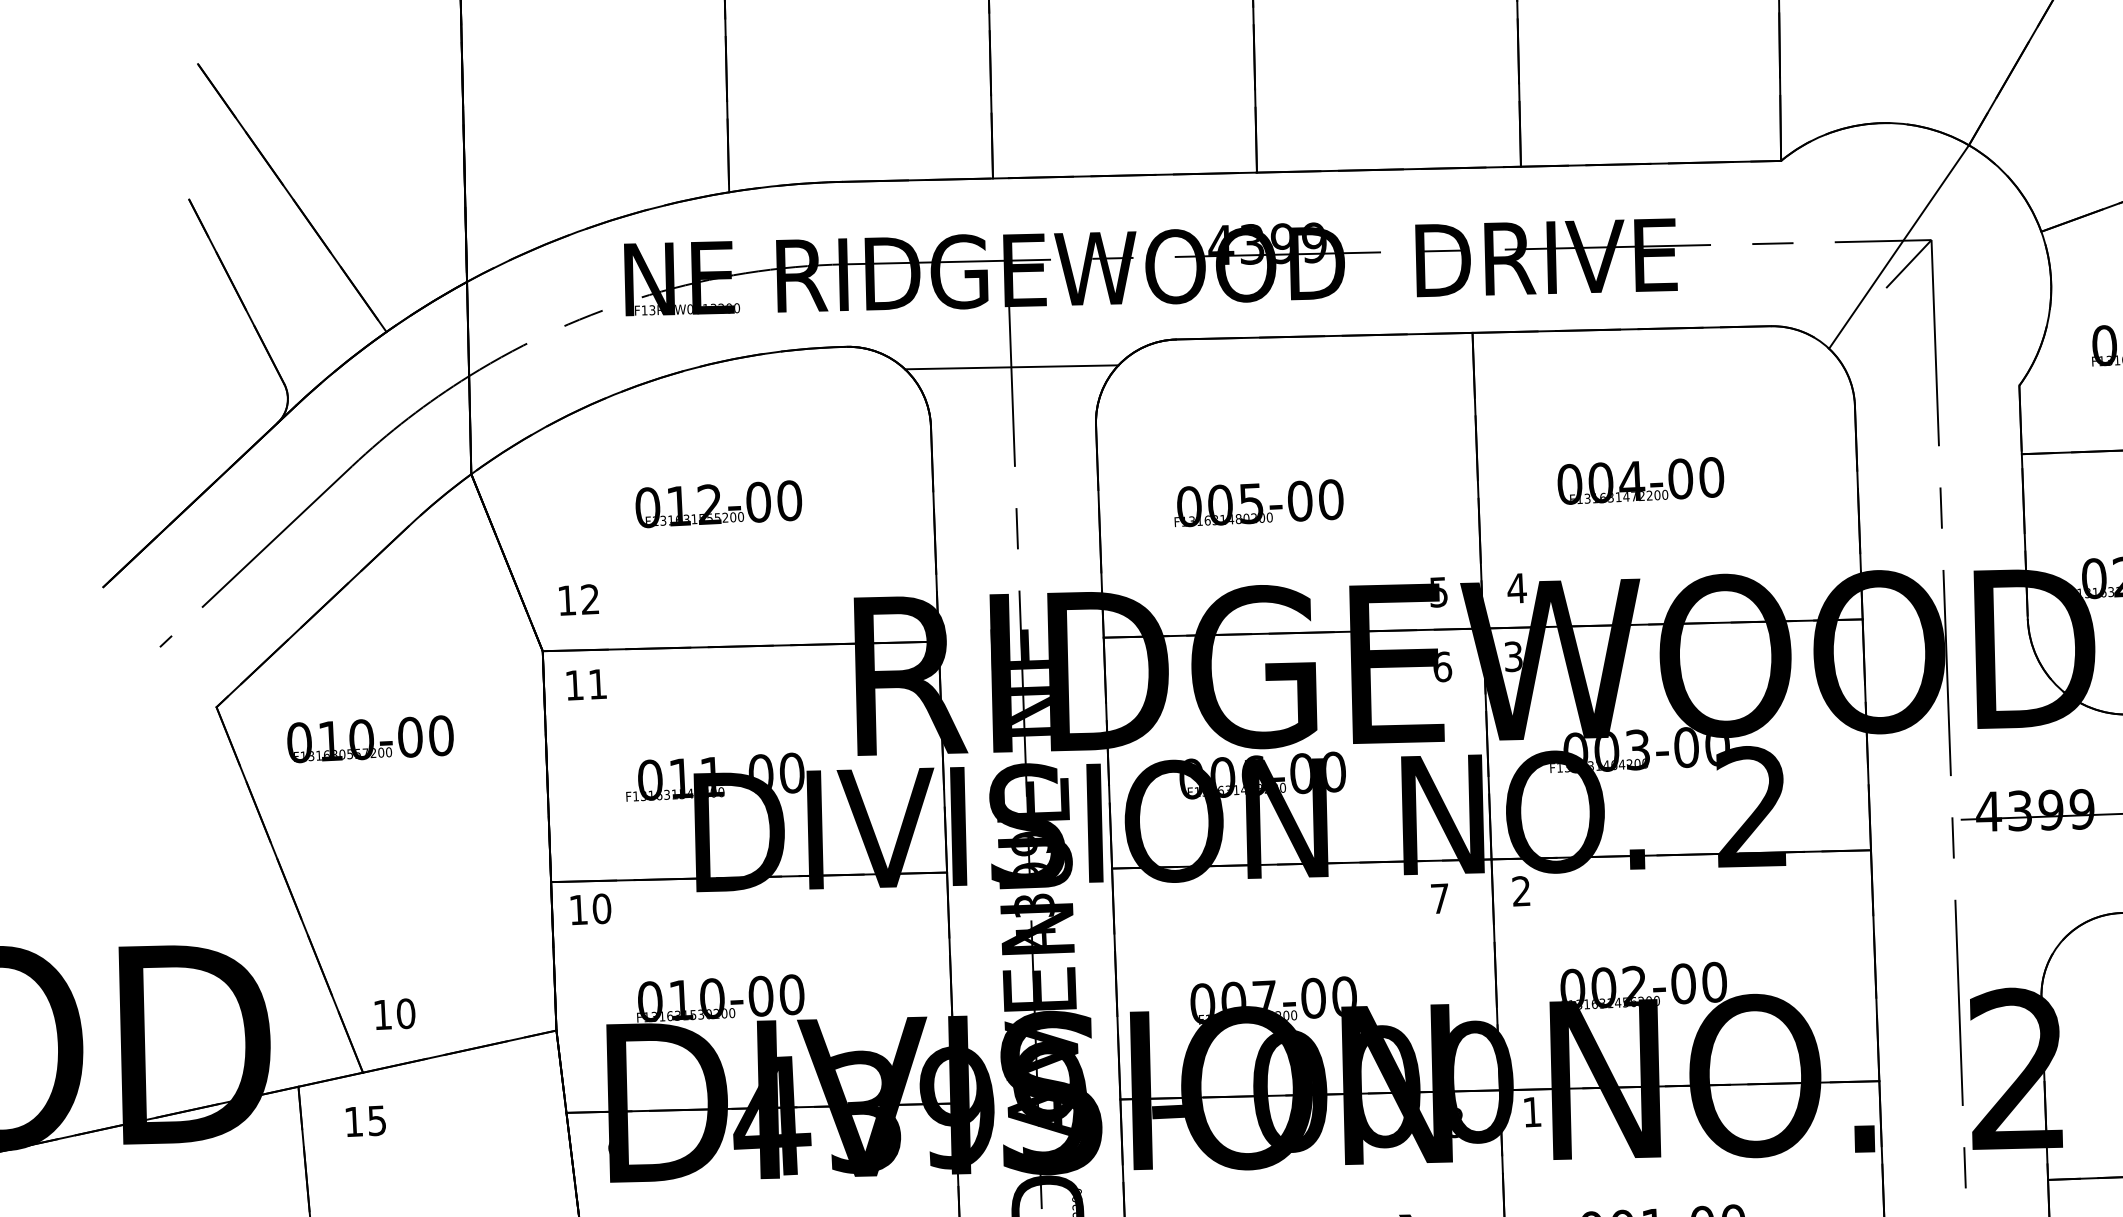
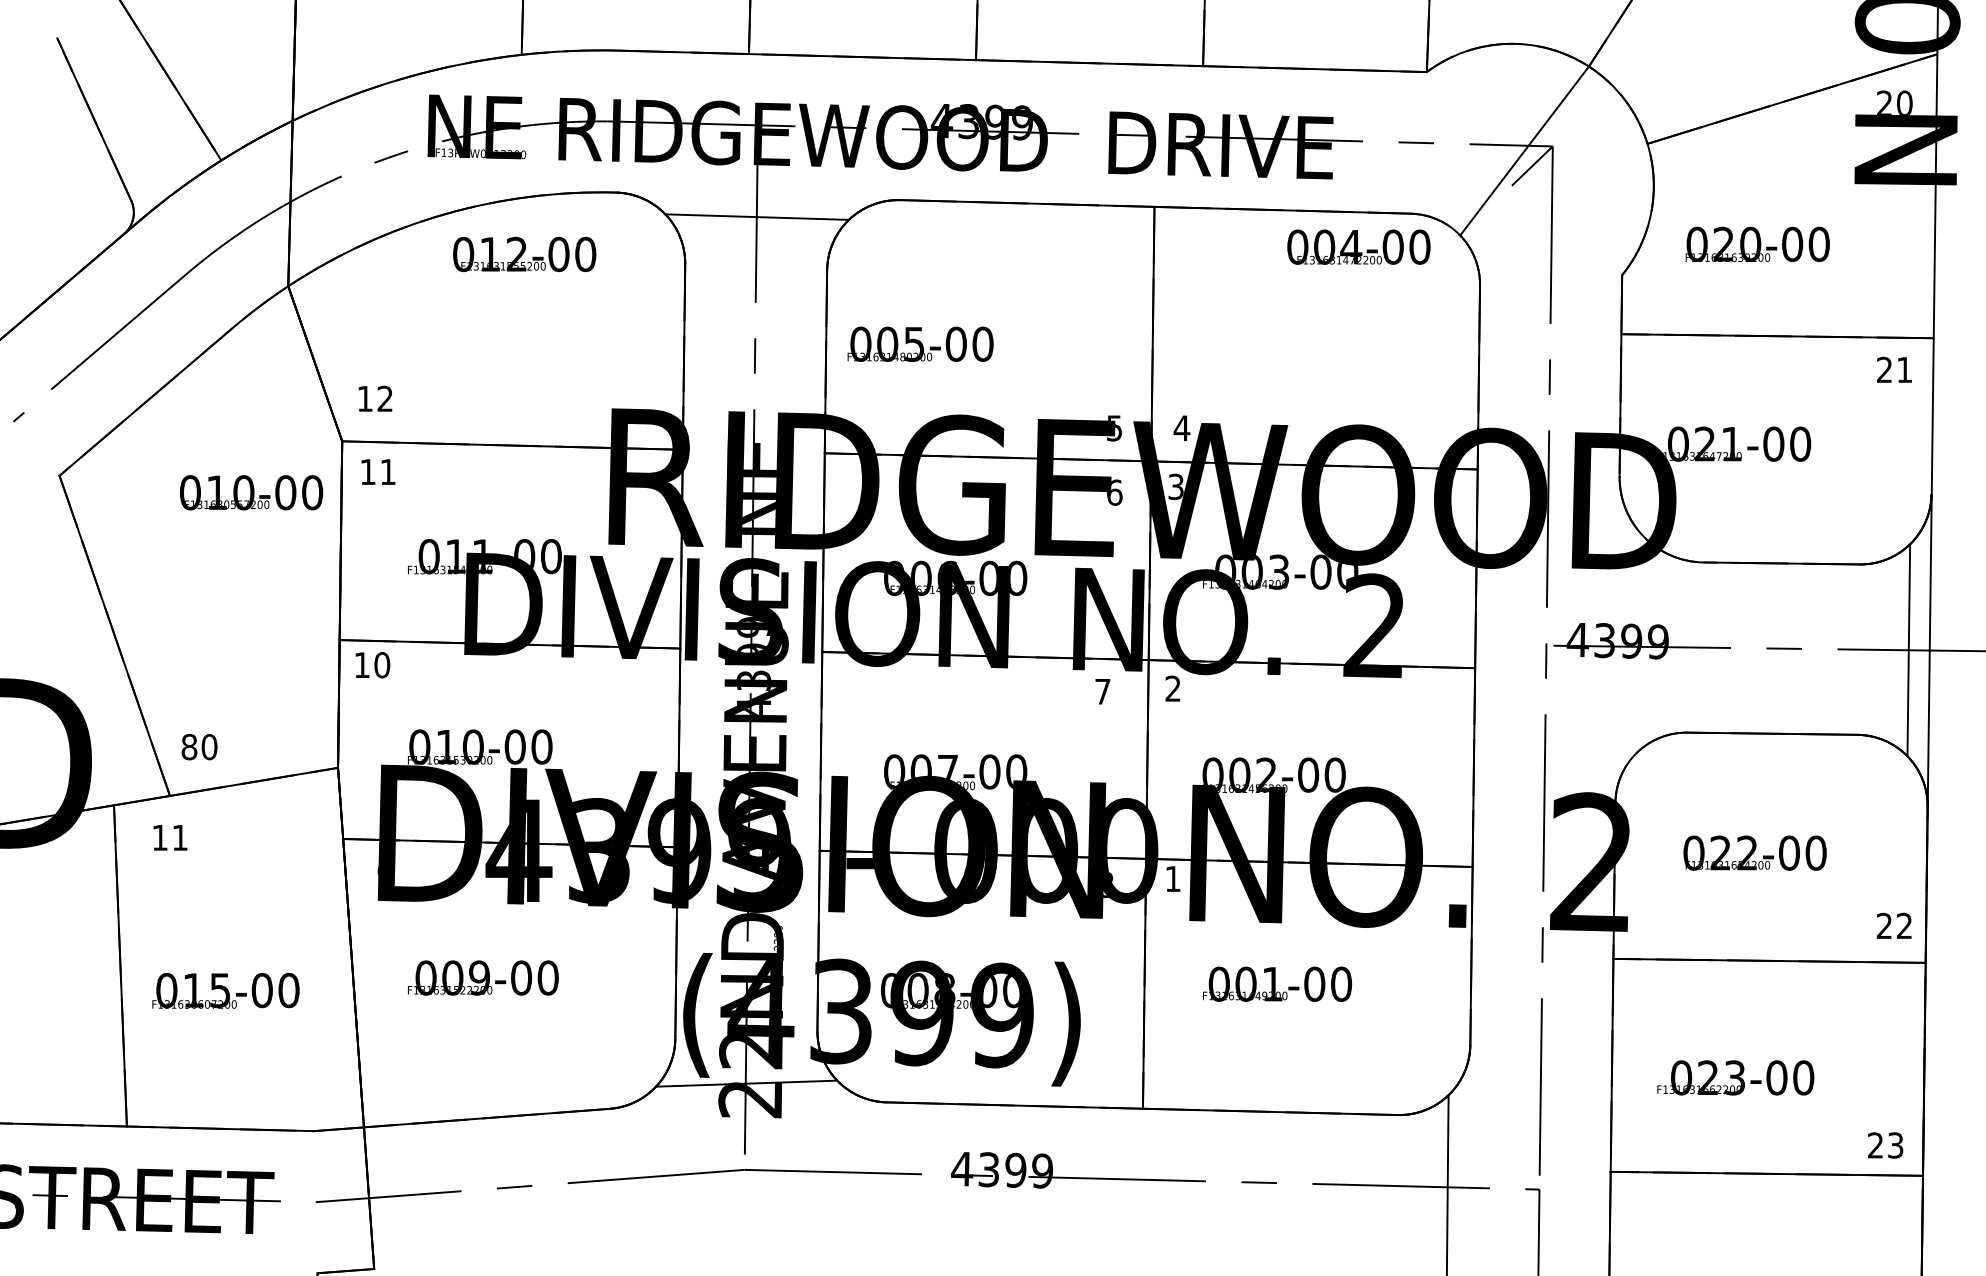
text: (1640, 480) -> (1358, 246), moved
text: (1258, 502) -> (920, 343), moved
text: (718, 504) -> (524, 254), moved
text: (370, 738) -> (251, 492), moved
text: (382, 1015) -> (189, 747), 10 -> 80
text: (376, 1121) -> (179, 838), 15 -> 11

